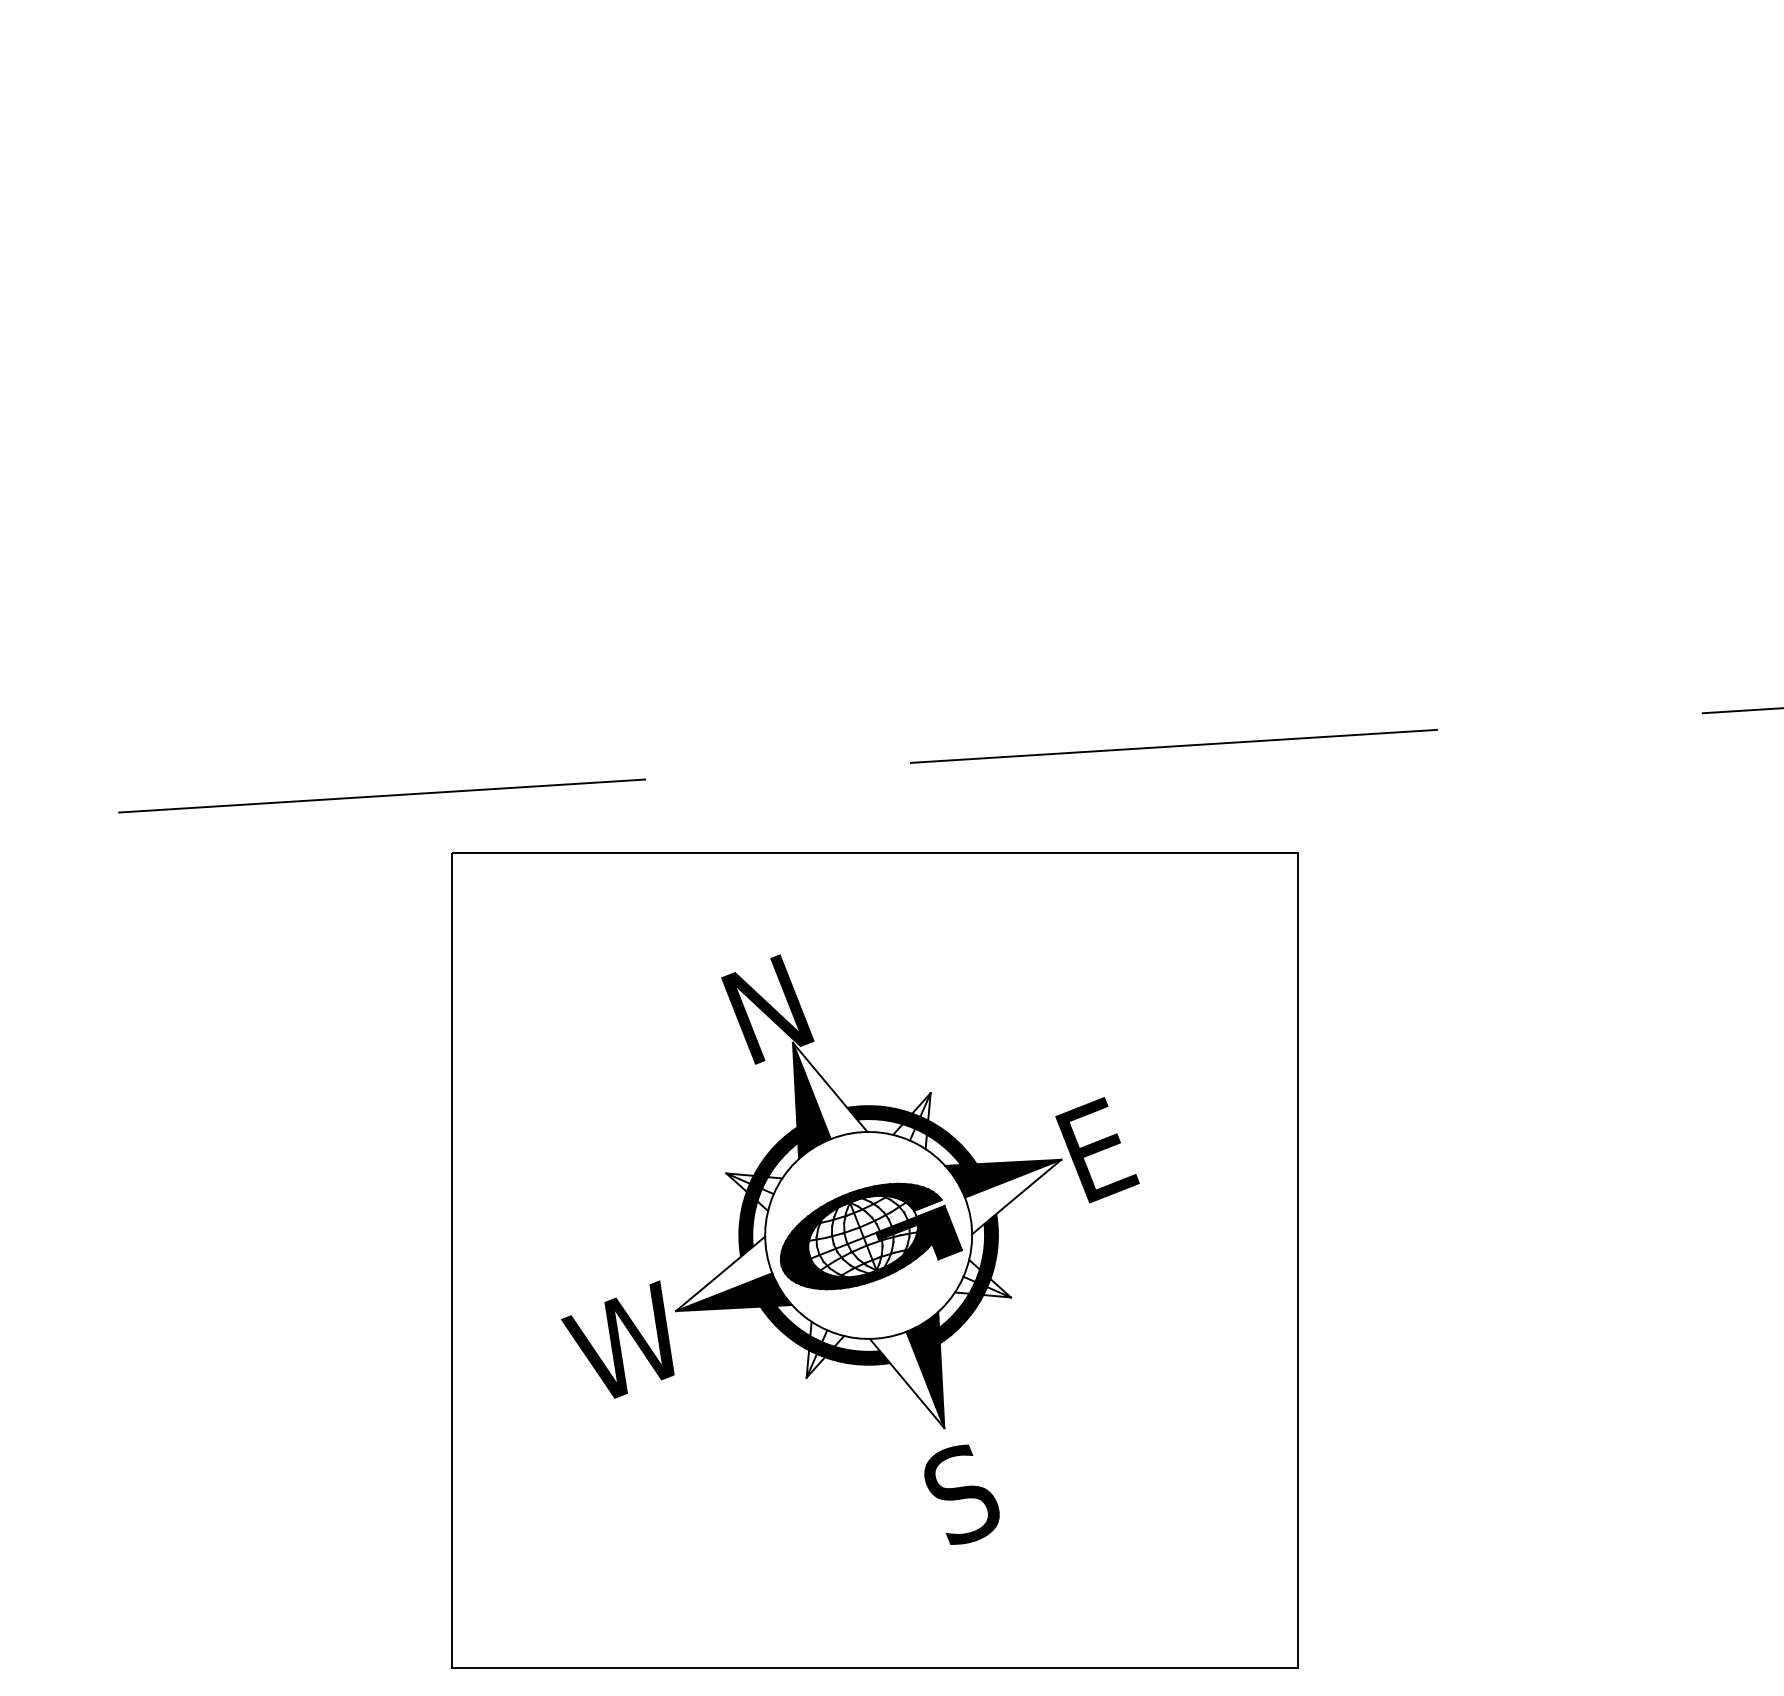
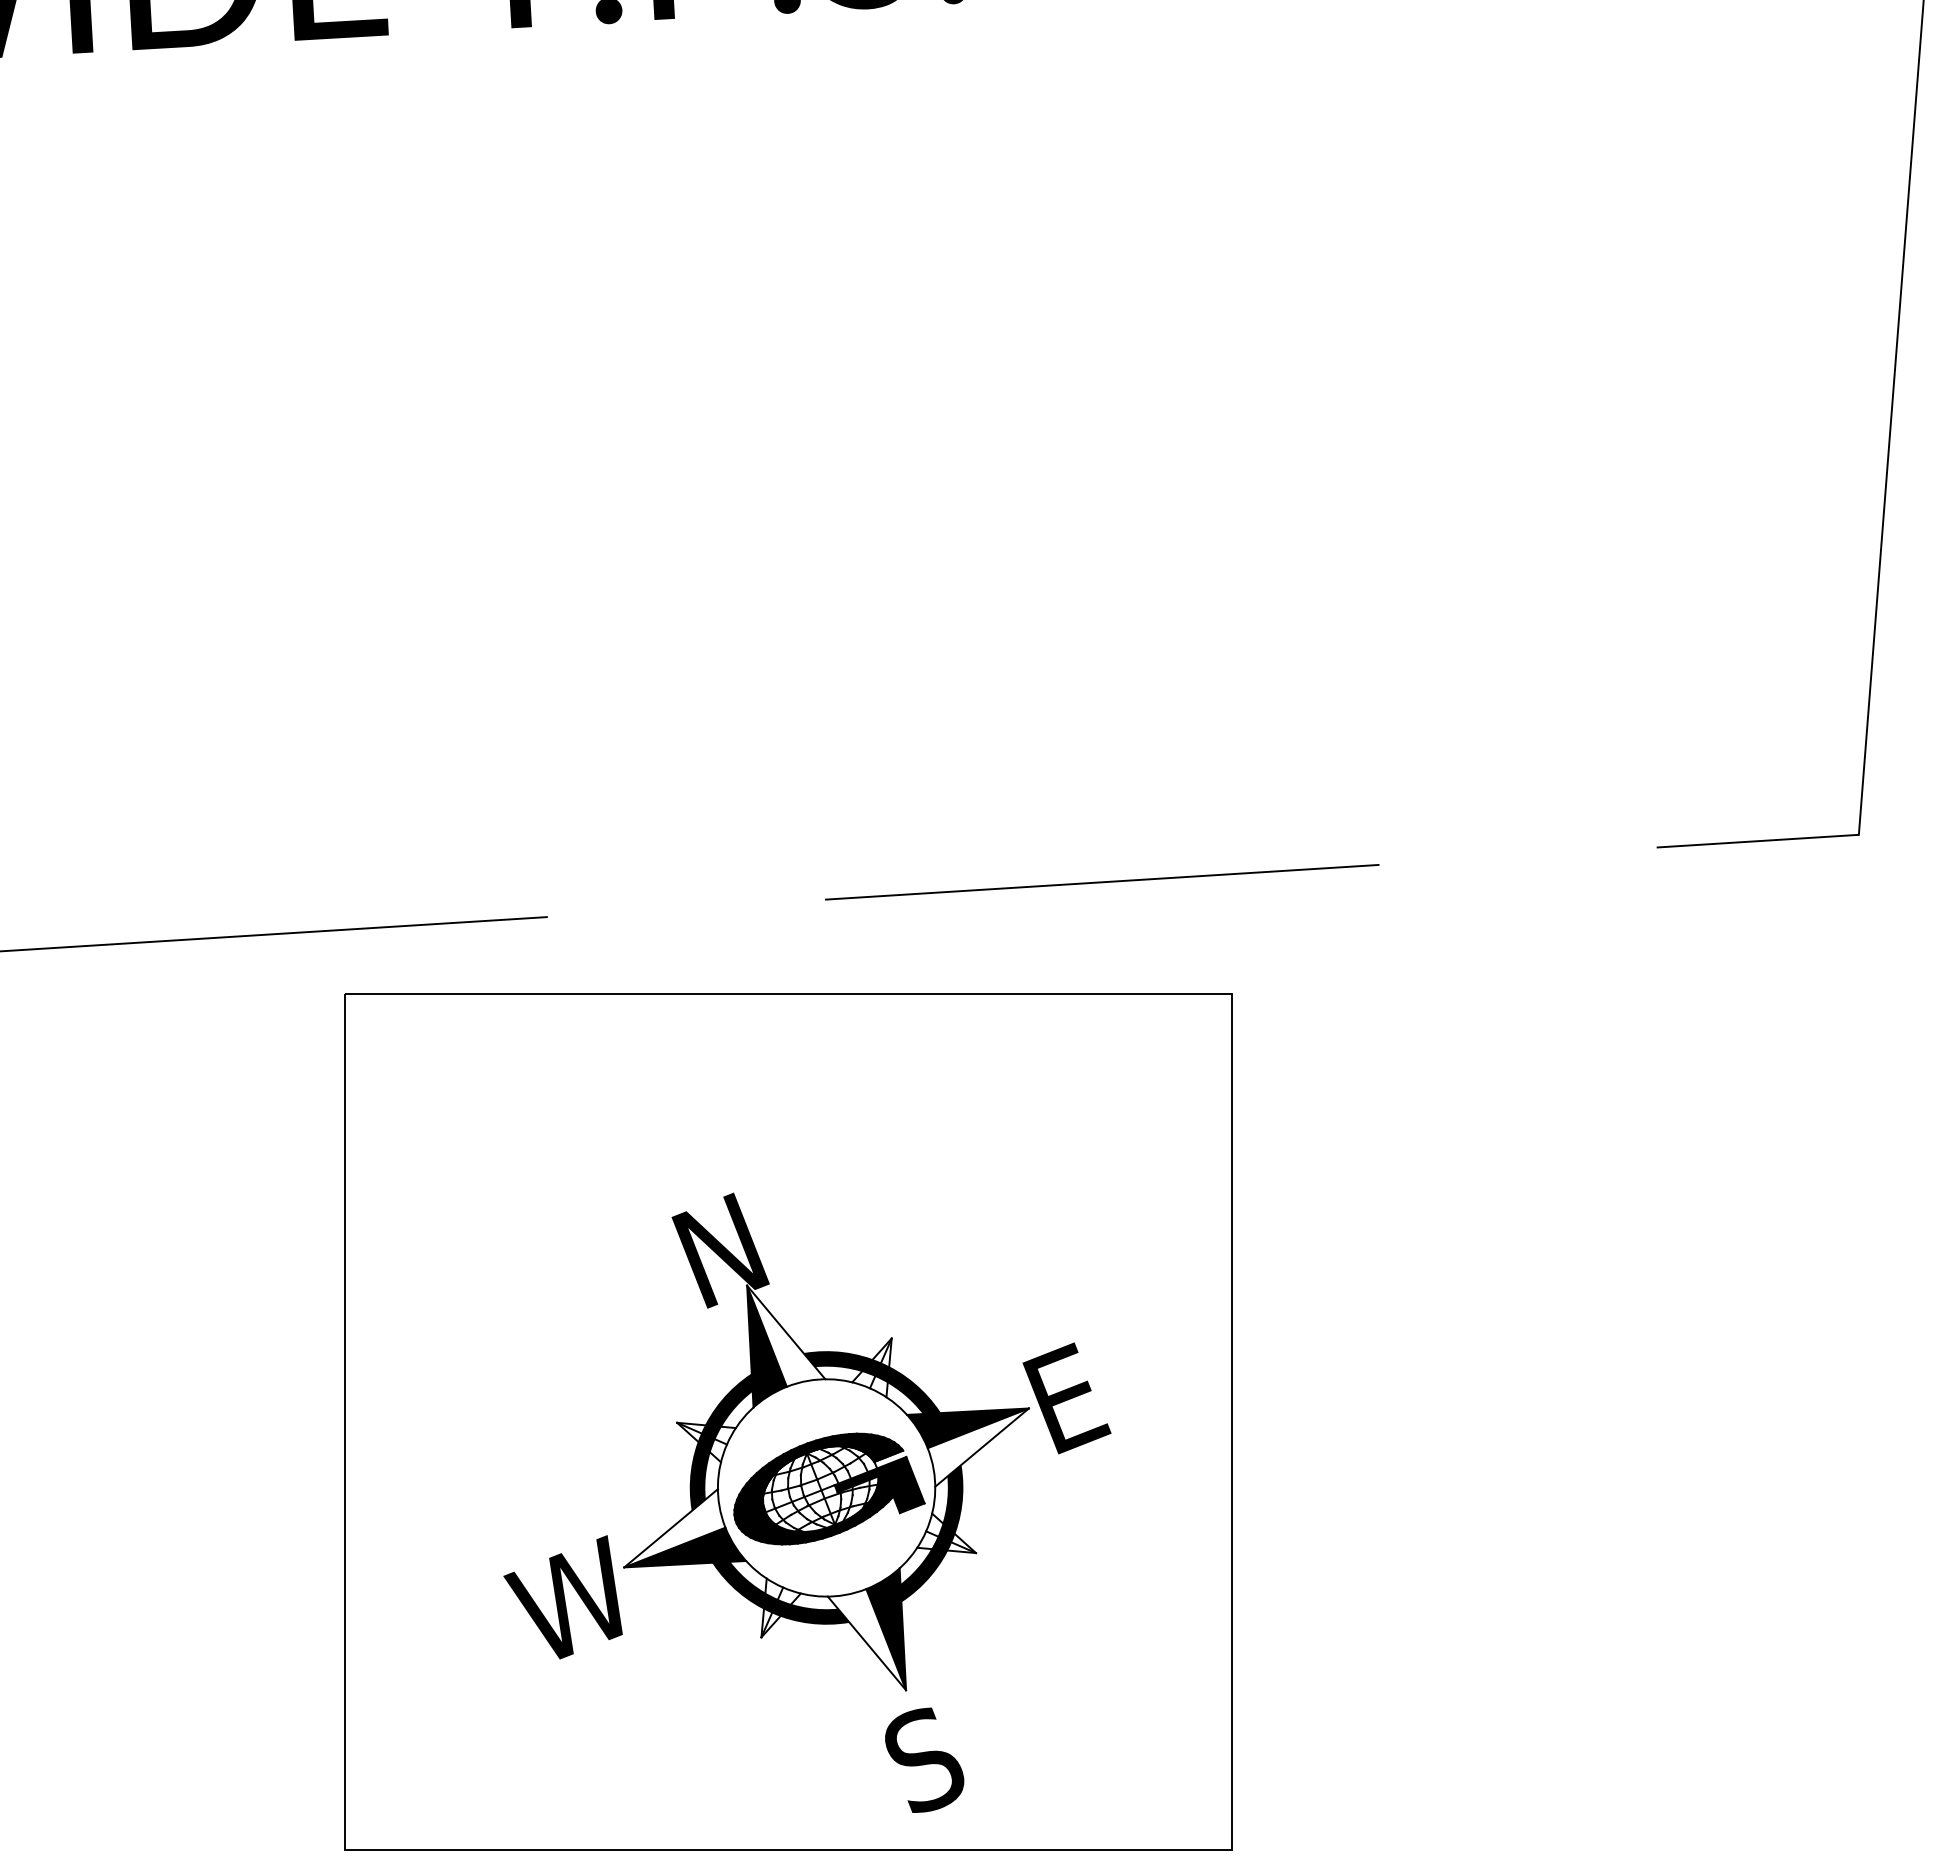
part: (850, 1249) -> (807, 1502), moved

